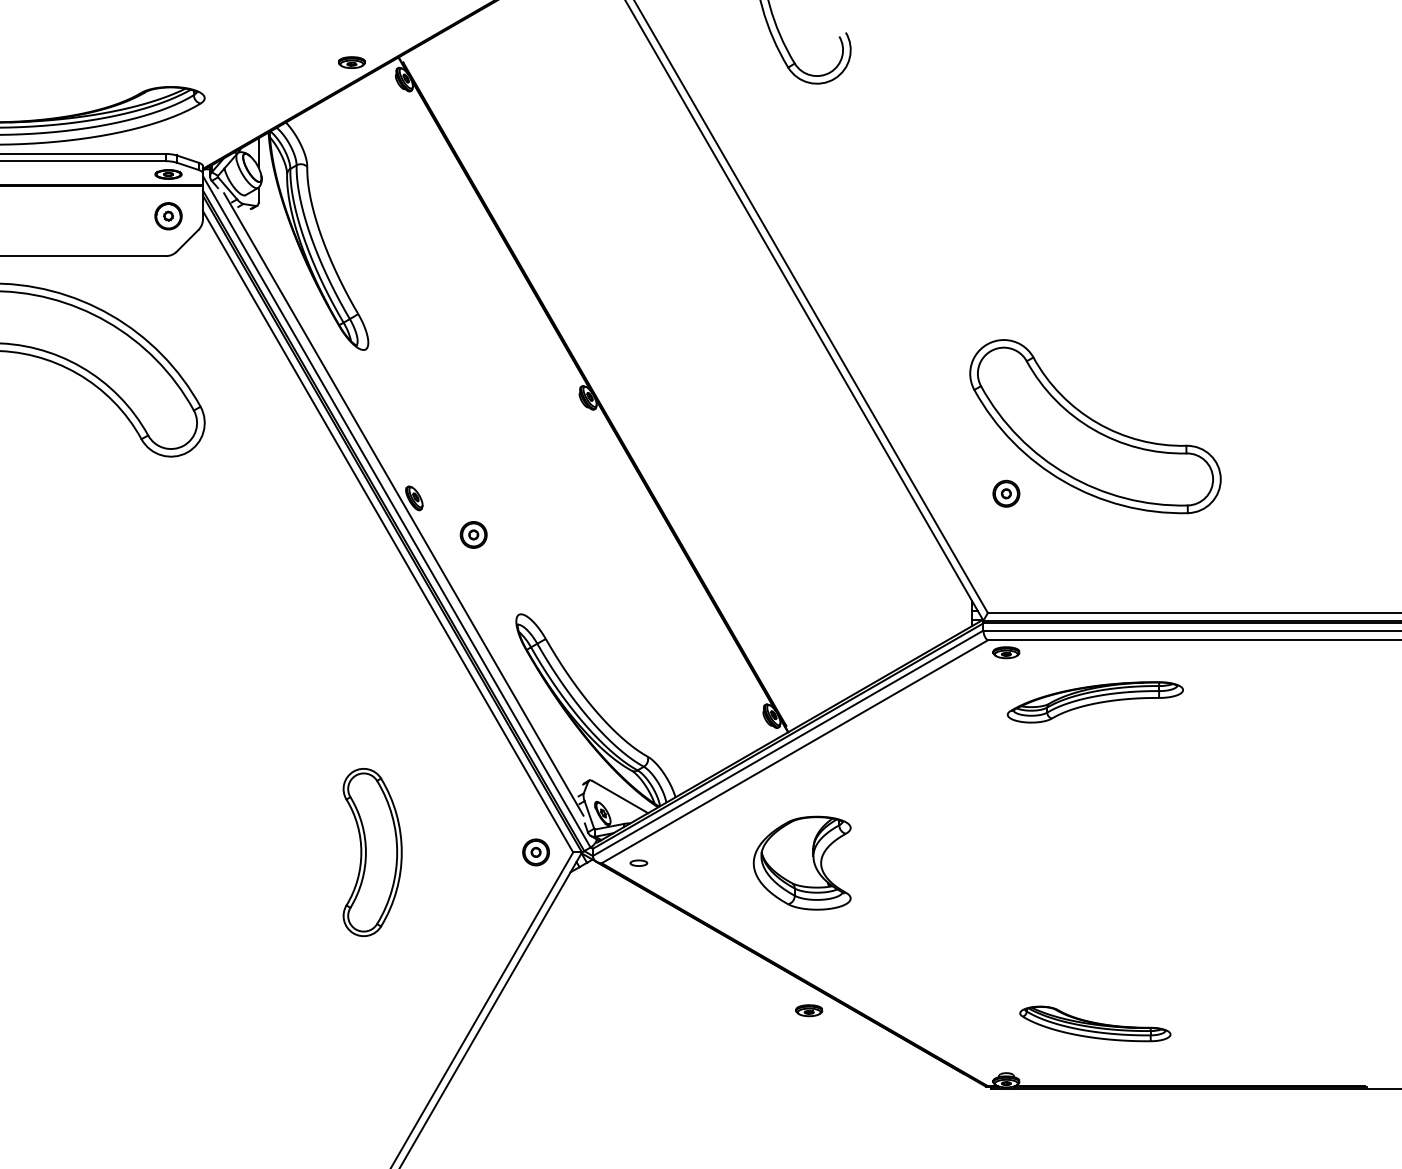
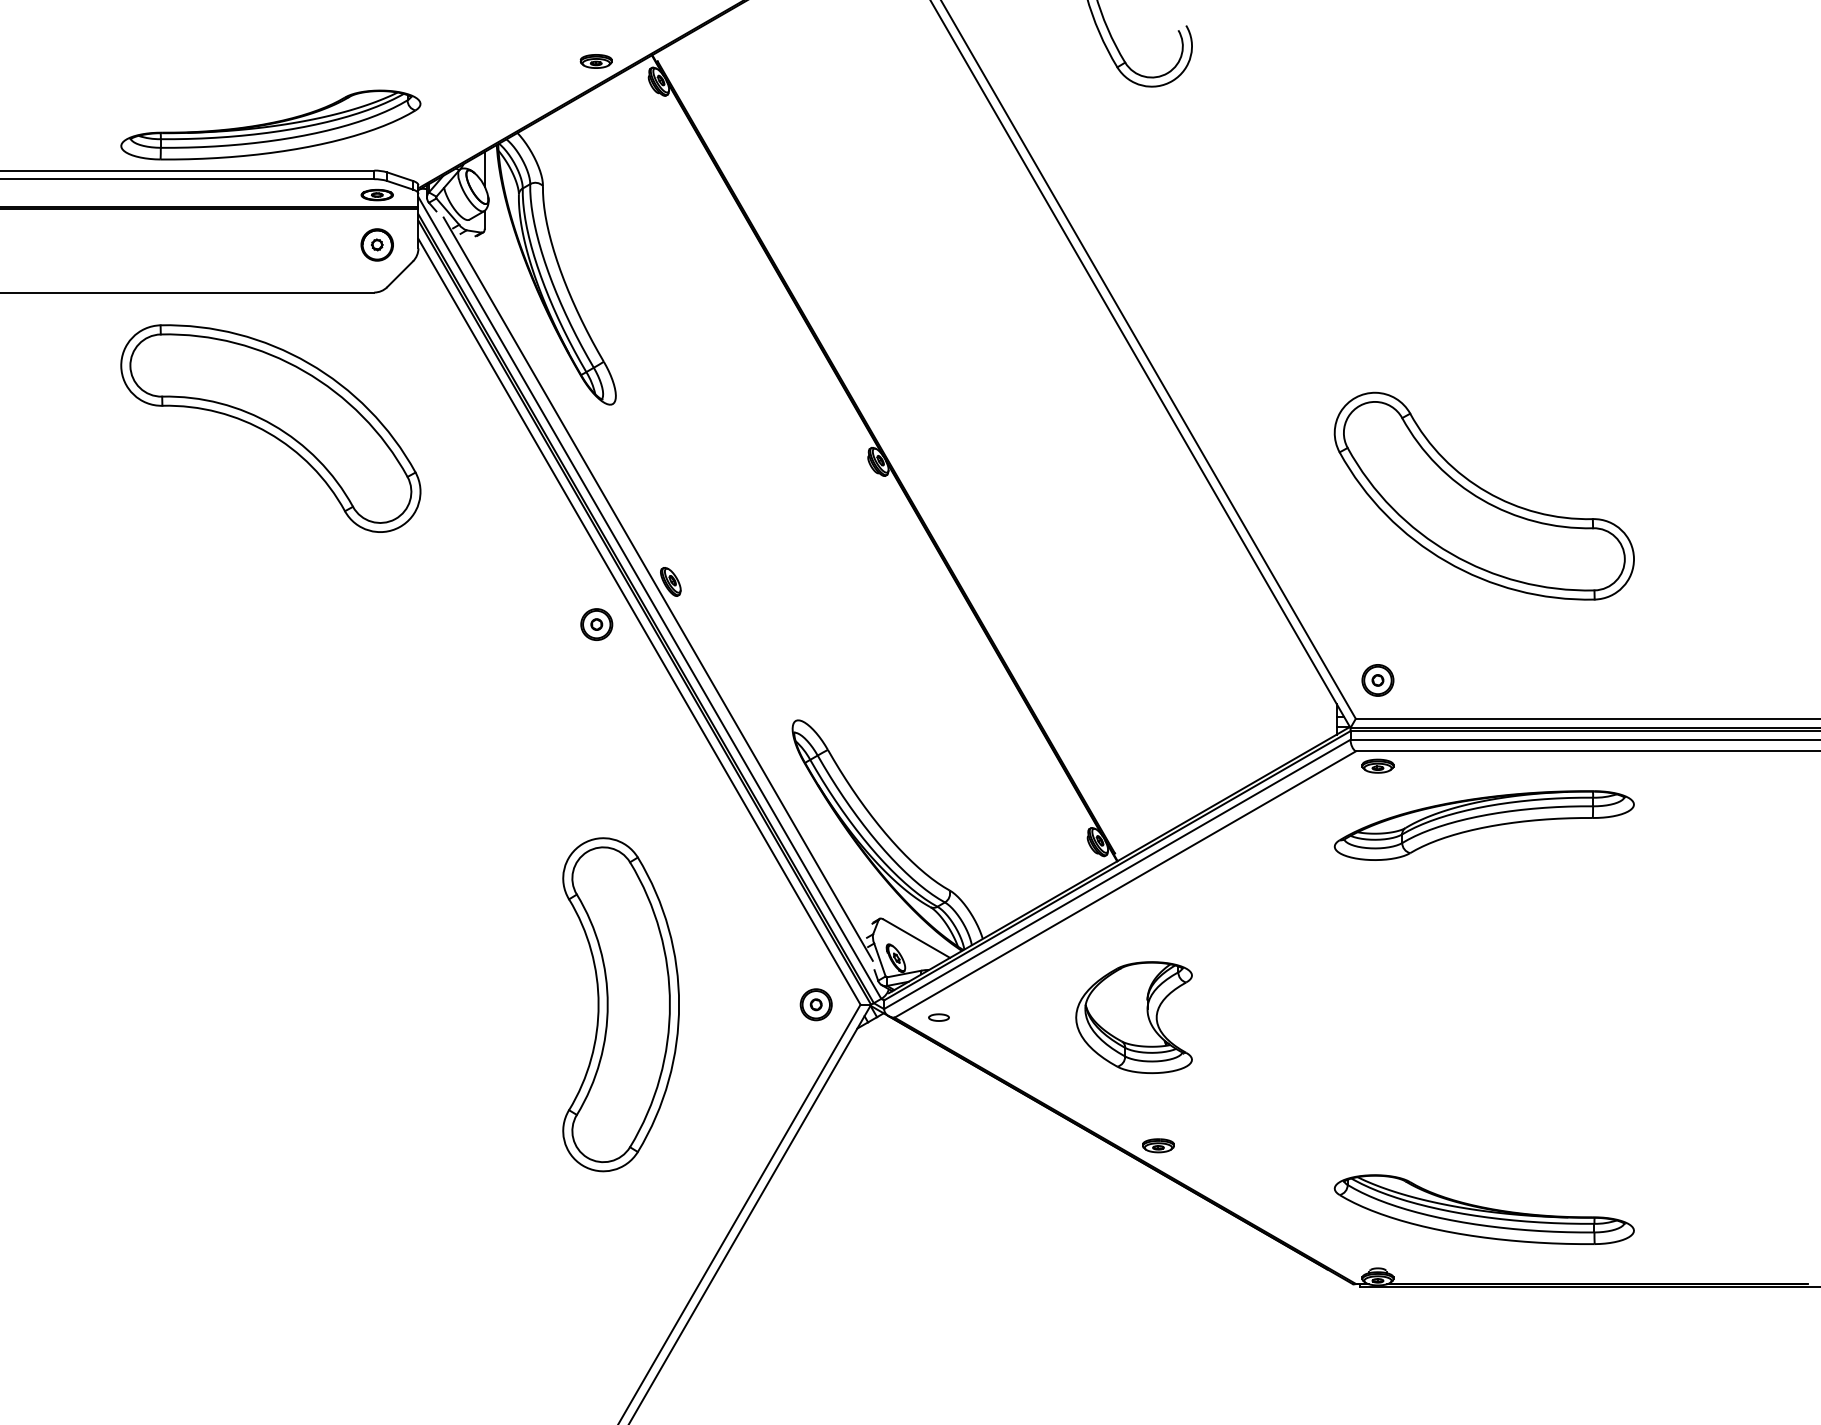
part: (1006, 493) -> (1377, 680), moved
part: (473, 534) -> (596, 624), moved
part: (1094, 702) -> (1483, 825), size x1.43
part: (372, 852) -> (620, 1004), size x1.67
part: (809, 1010) -> (1158, 1145), moved
part: (1094, 1023) -> (1483, 1209), size x1.67

